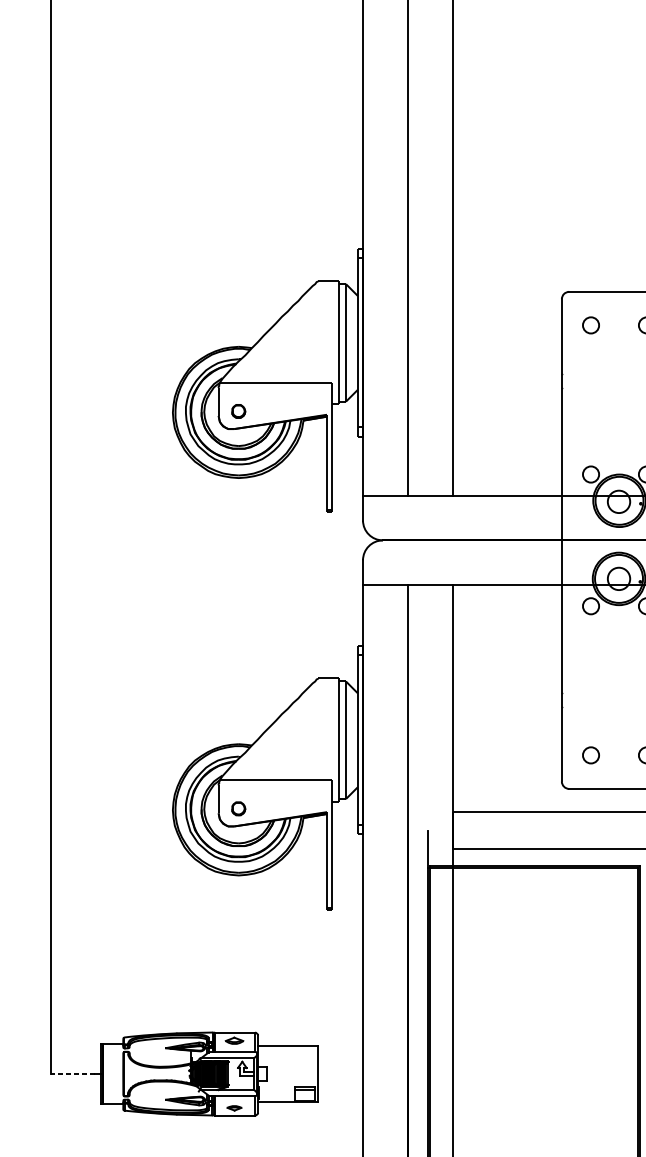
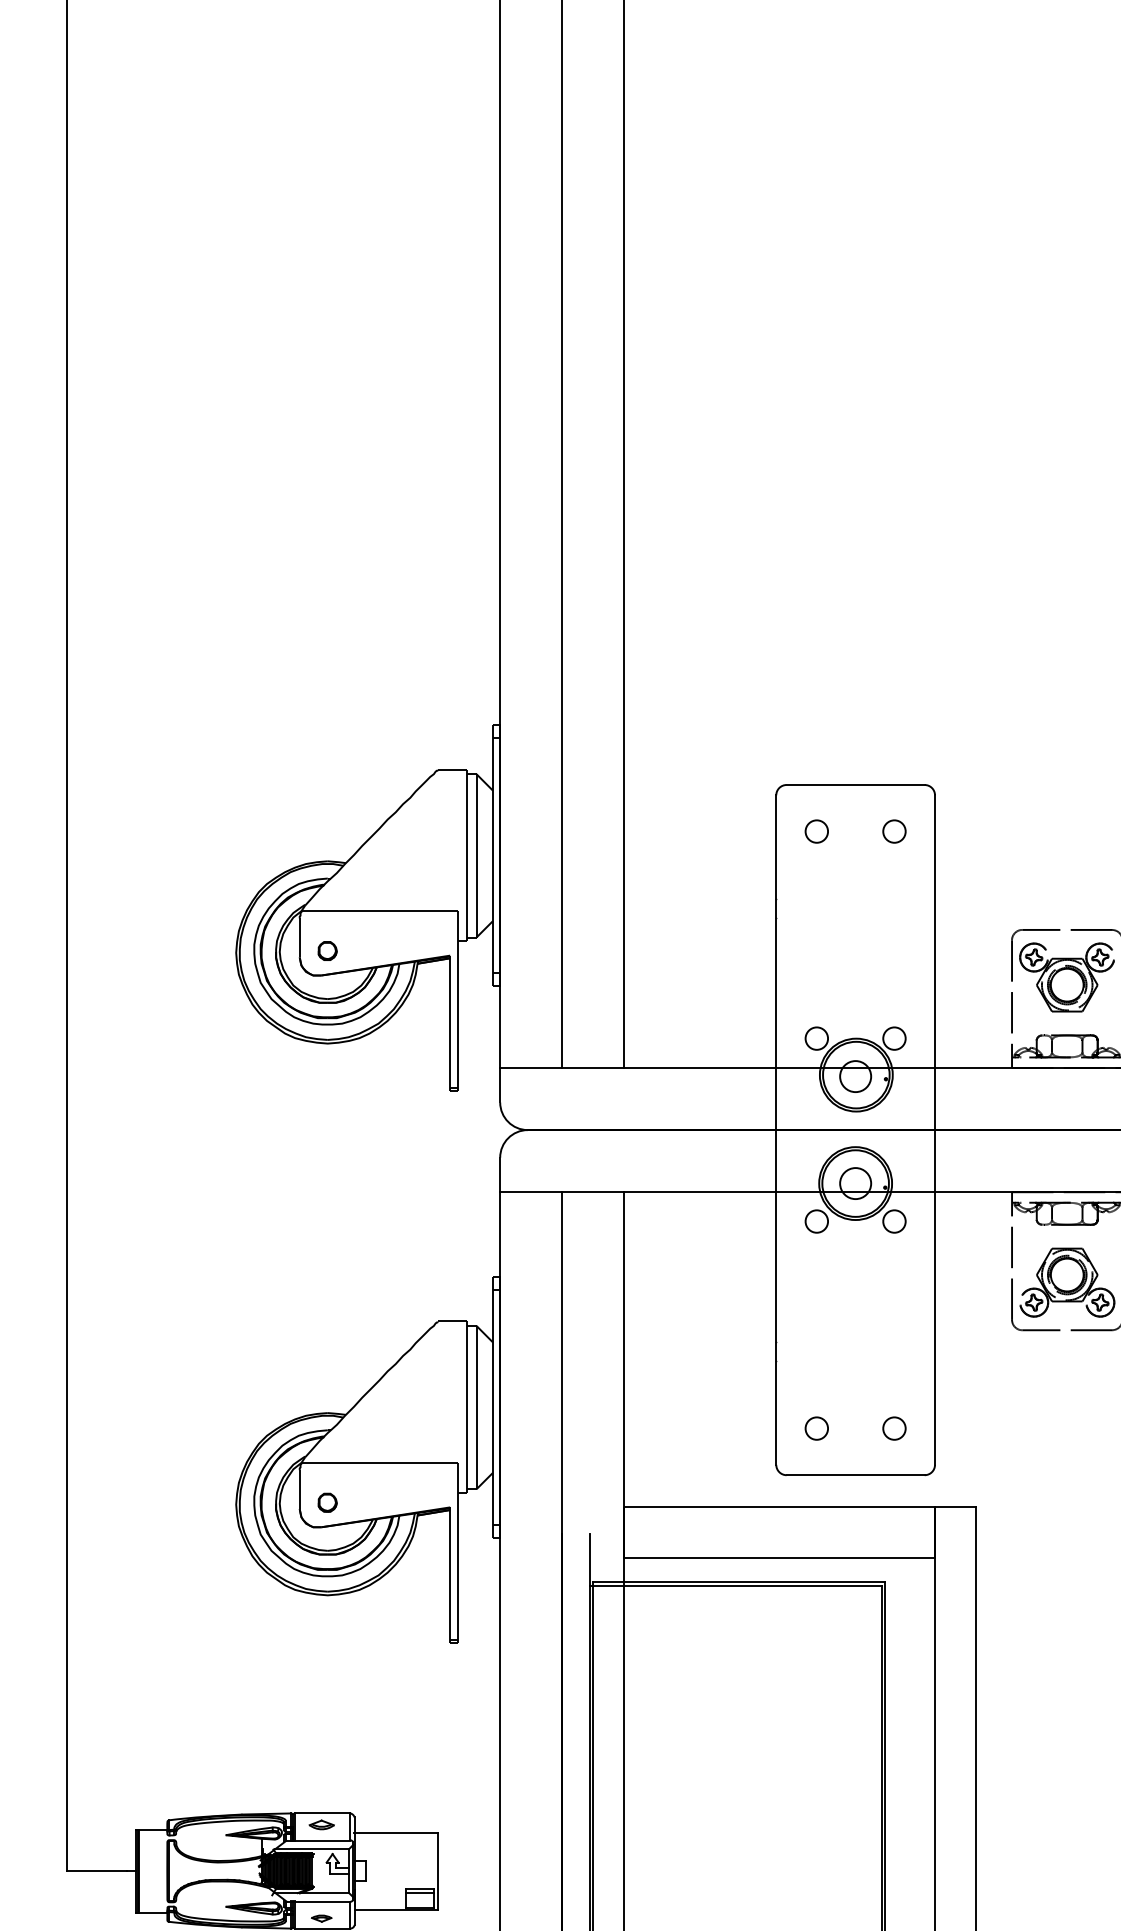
line: (72, 1074) -> (96, 1871), dashed -> solid

